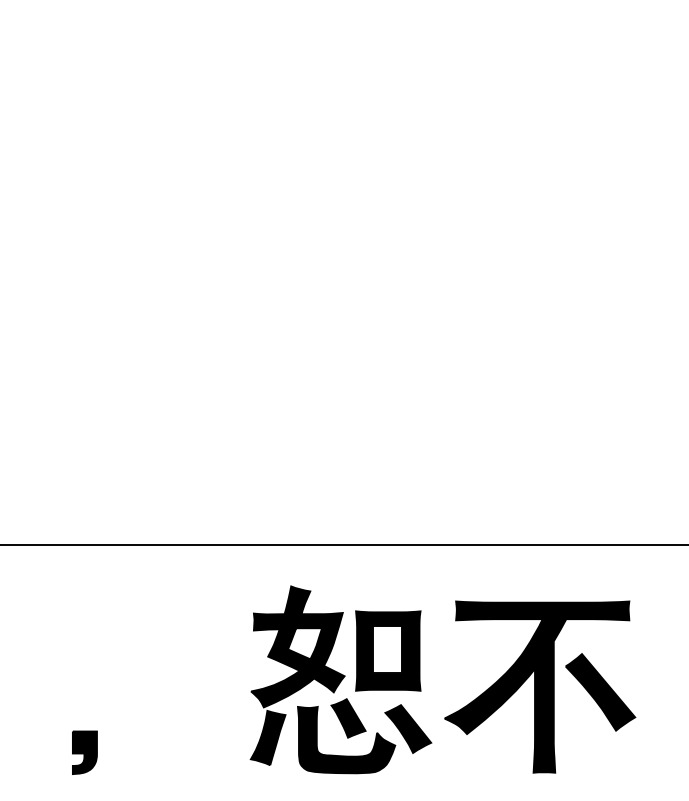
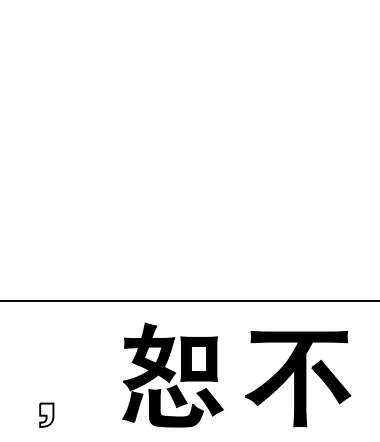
part: (339, 678) -> (172, 374), moved
fill: (84, 753) -> (46, 415), removed

